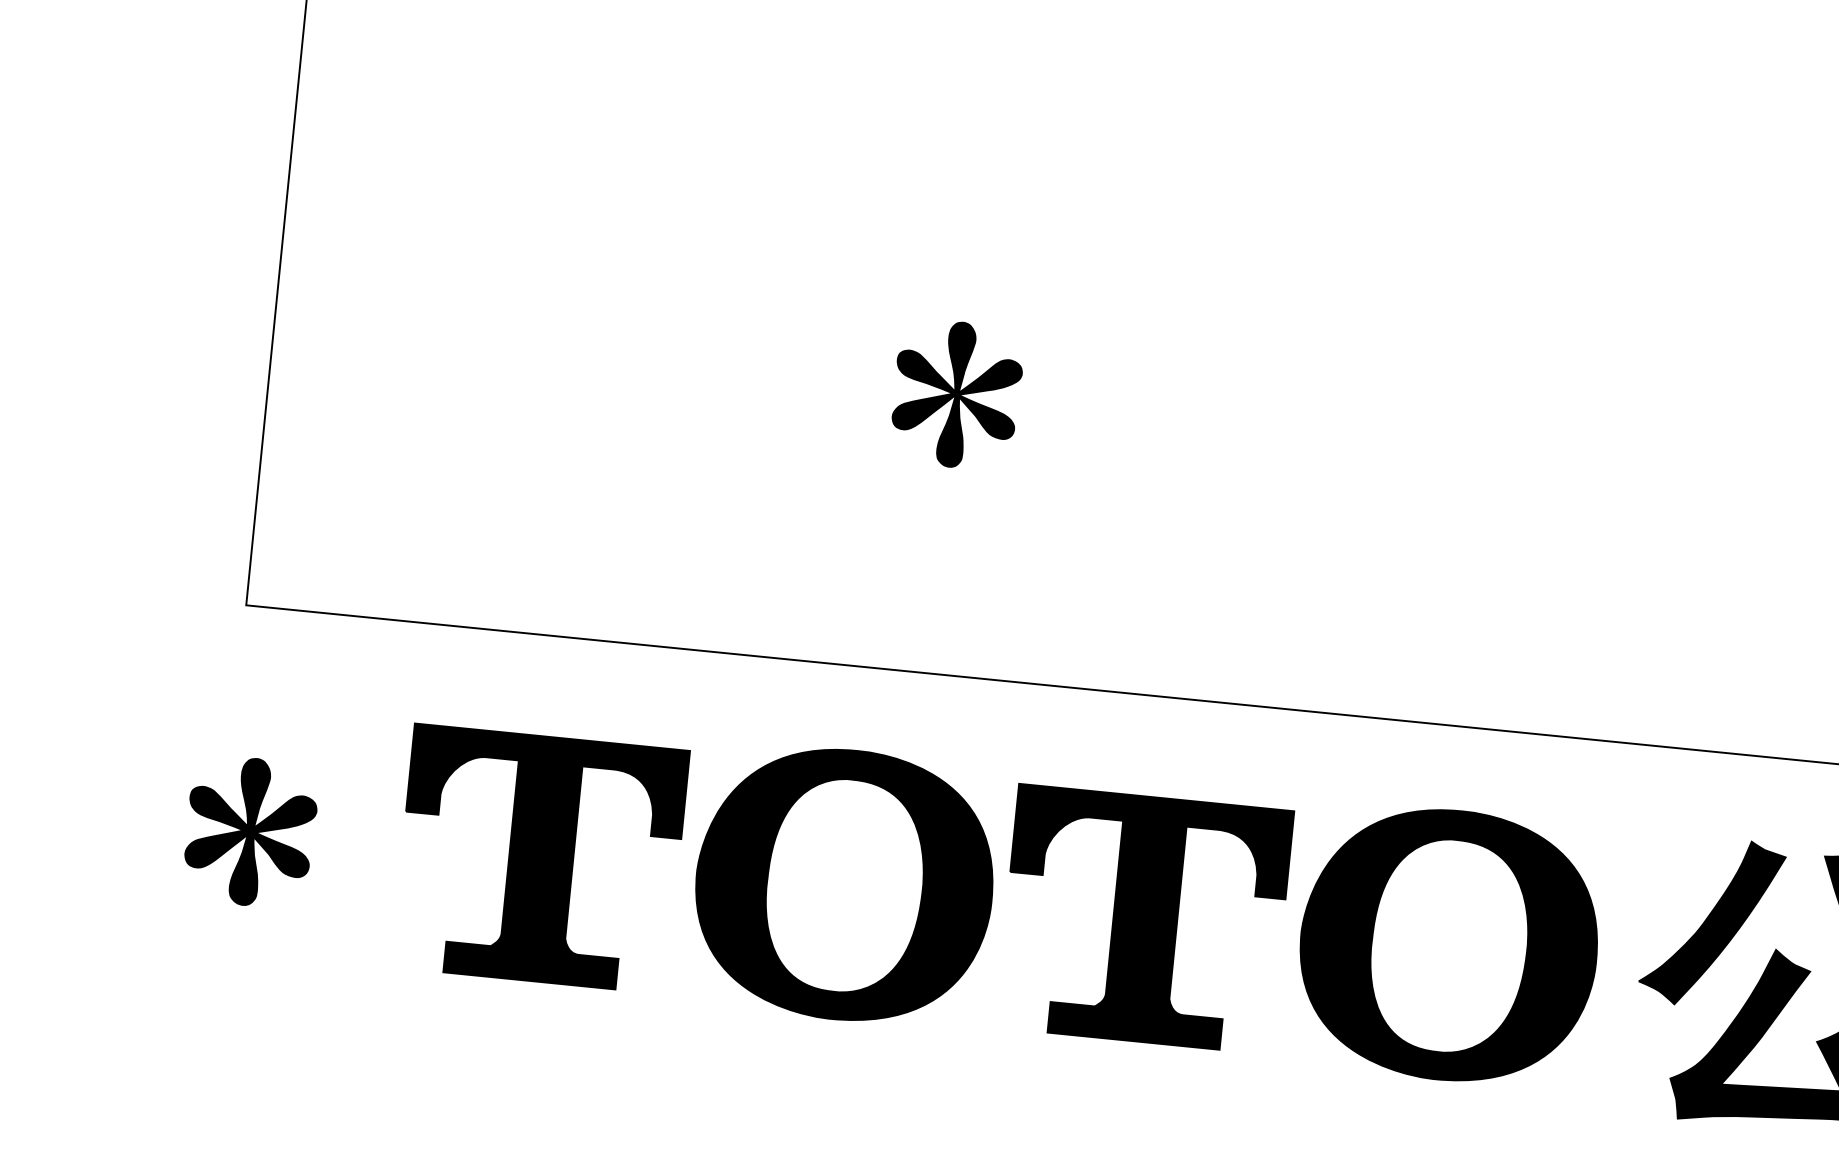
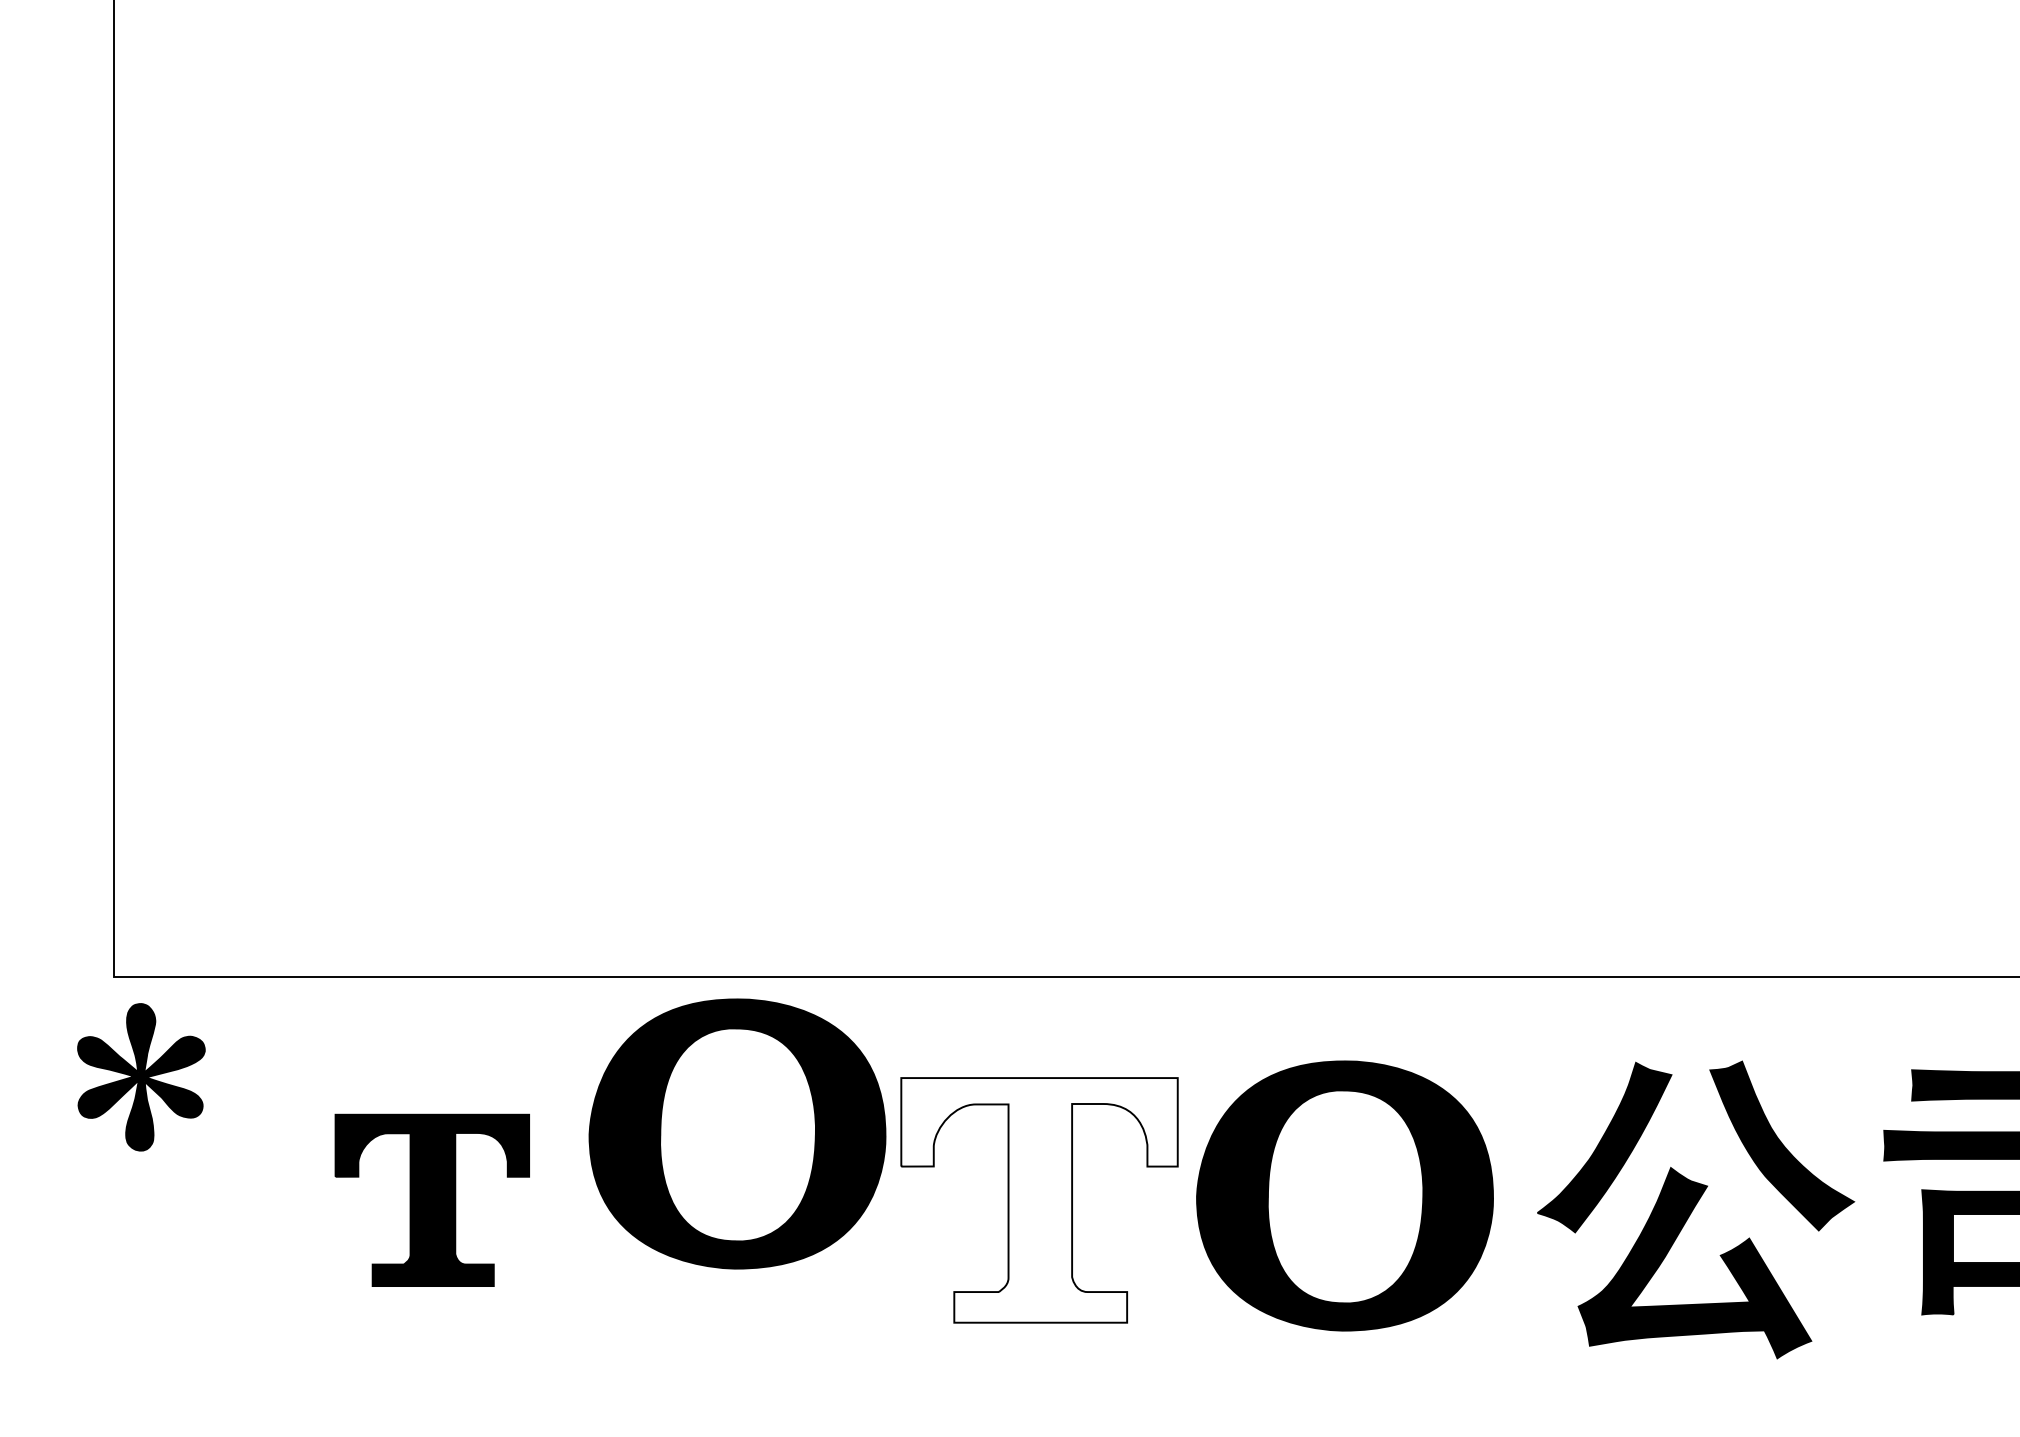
fill: (956, 394) -> (800, 696), removed
part: (250, 832) -> (141, 1077), moved
part: (540, 859) -> (432, 1200), size x0.7
part: (844, 884) -> (737, 1133), moved
fill: (1144, 919) -> (1039, 1200), removed

